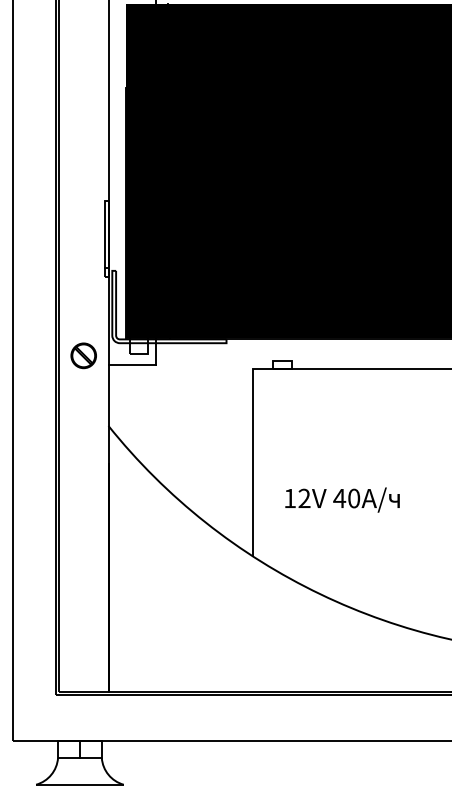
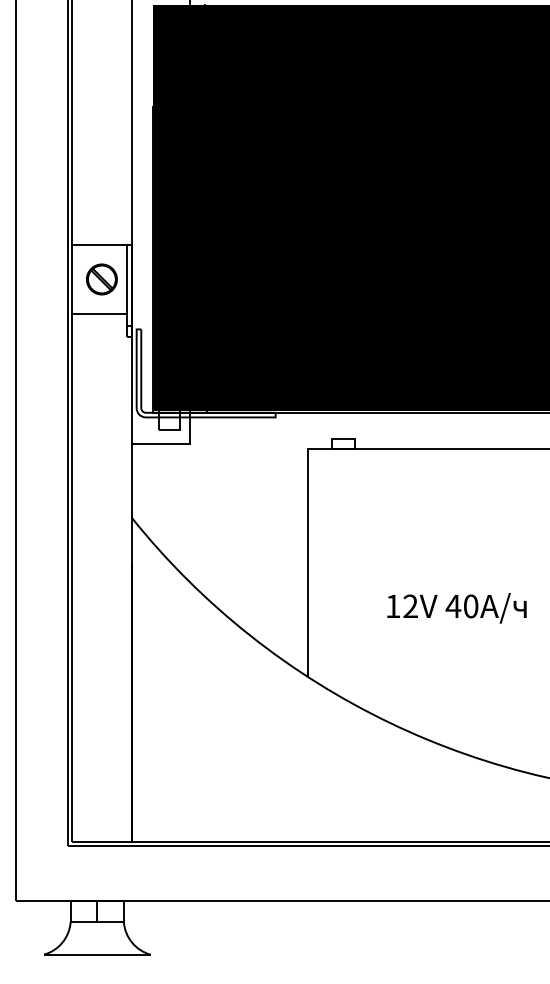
line: (81, 201) -> (99, 244), added
line: (81, 258) -> (99, 314), added
part: (83, 355) -> (101, 279), moved
text: (342, 499) -> (456, 607), moved

